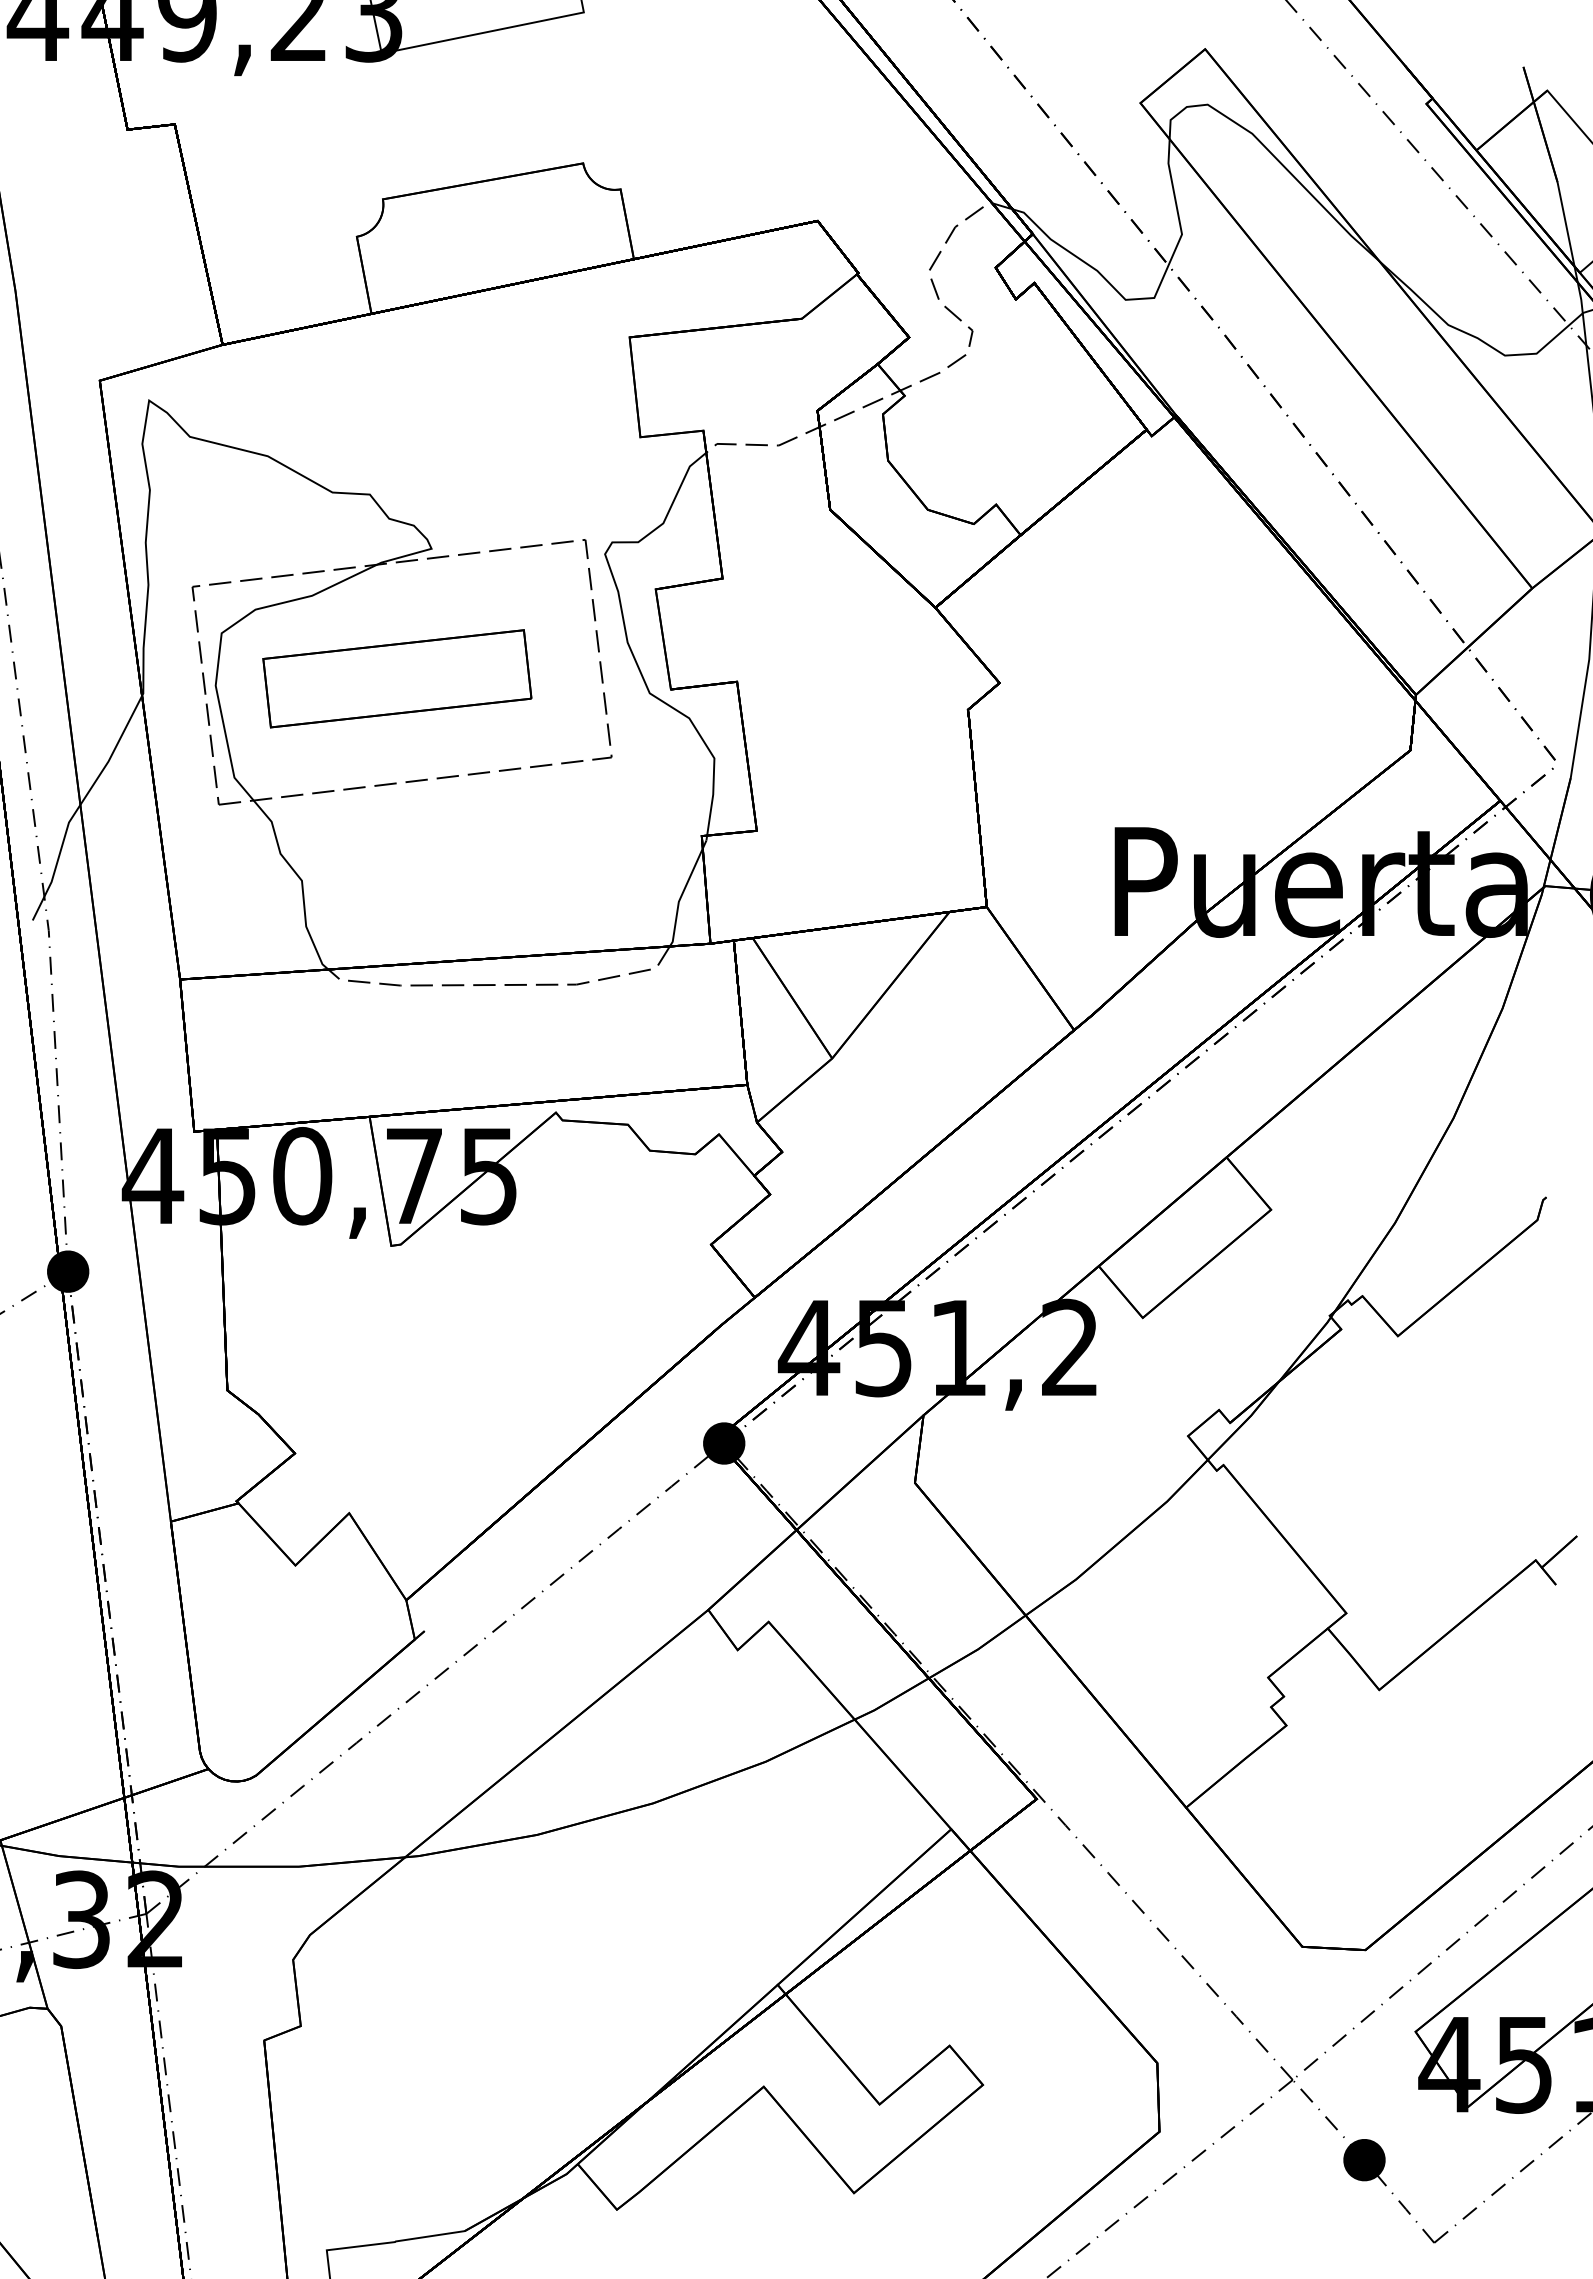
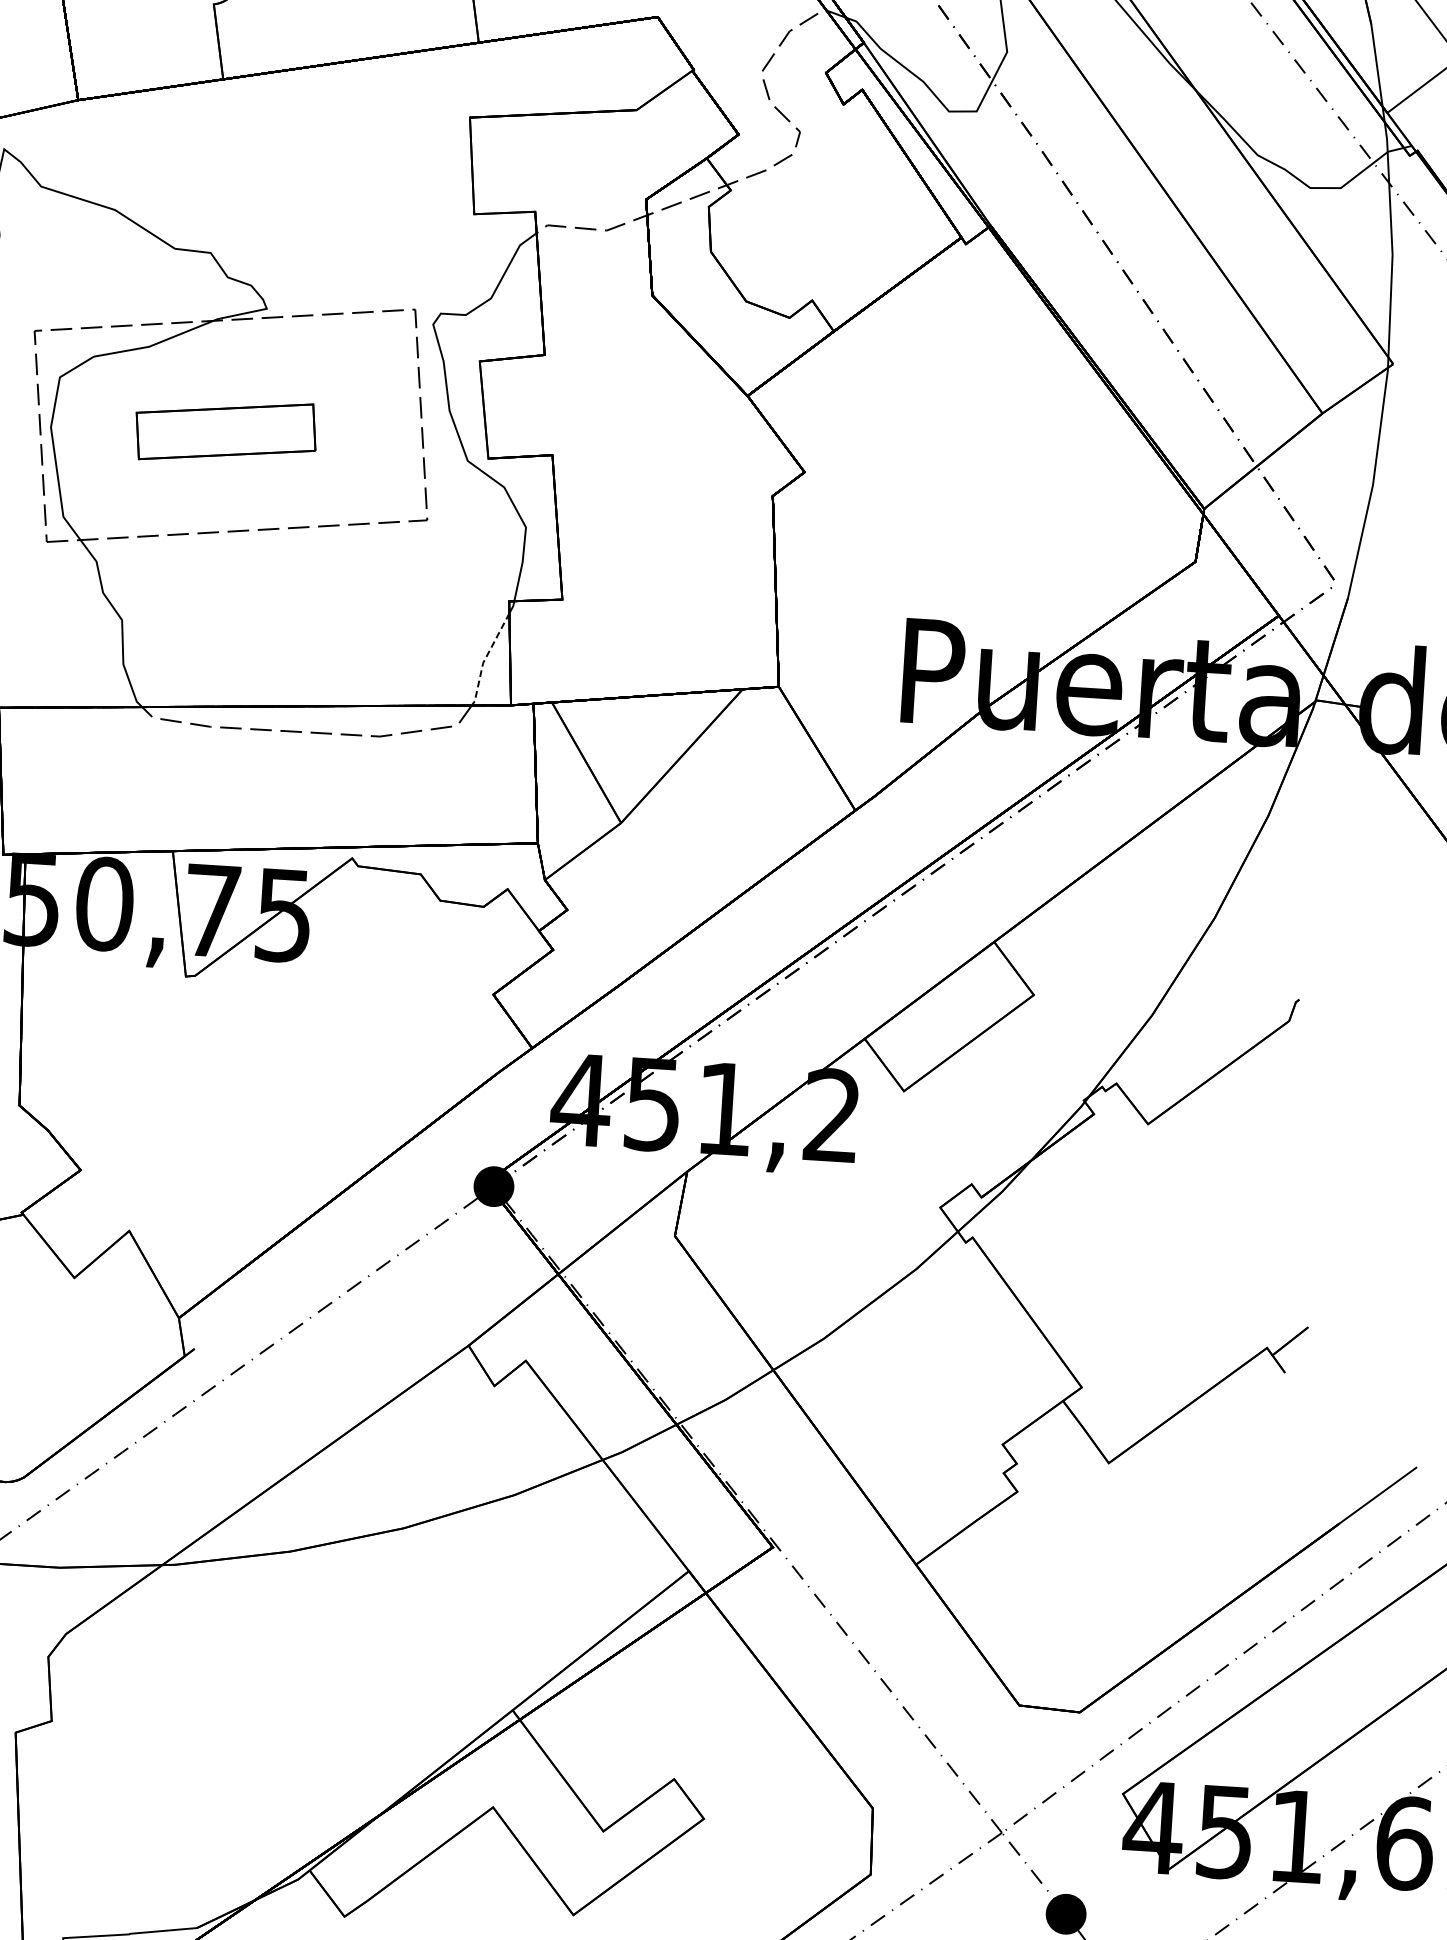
part: (397, 678) -> (226, 431), size x0.7
line: (680, 897) -> (484, 659), solid -> dashed

